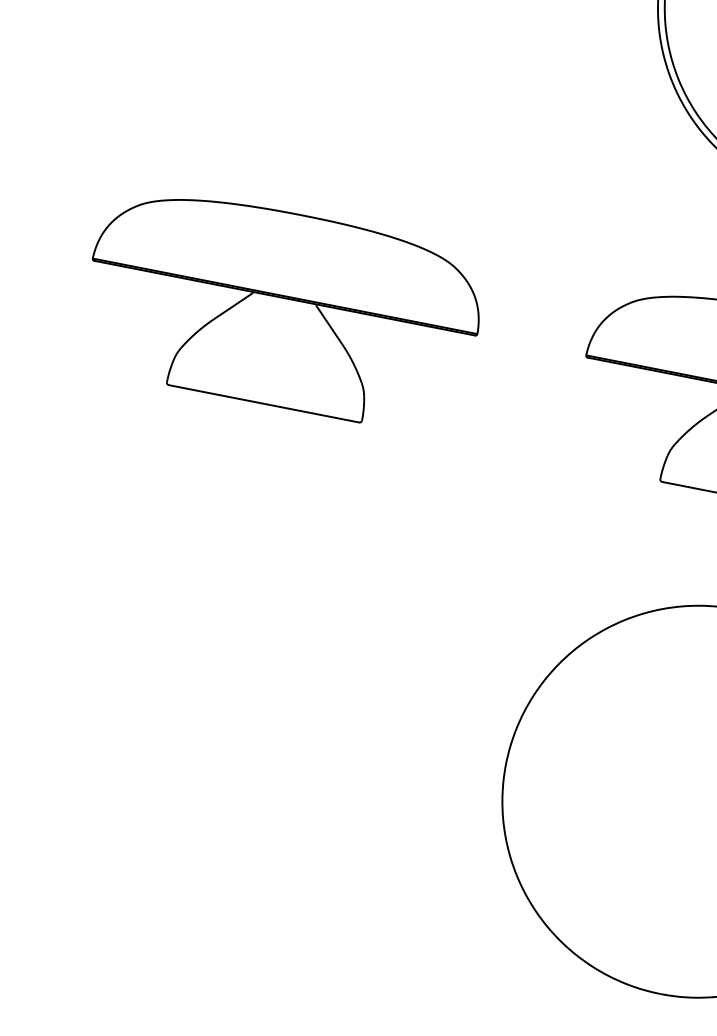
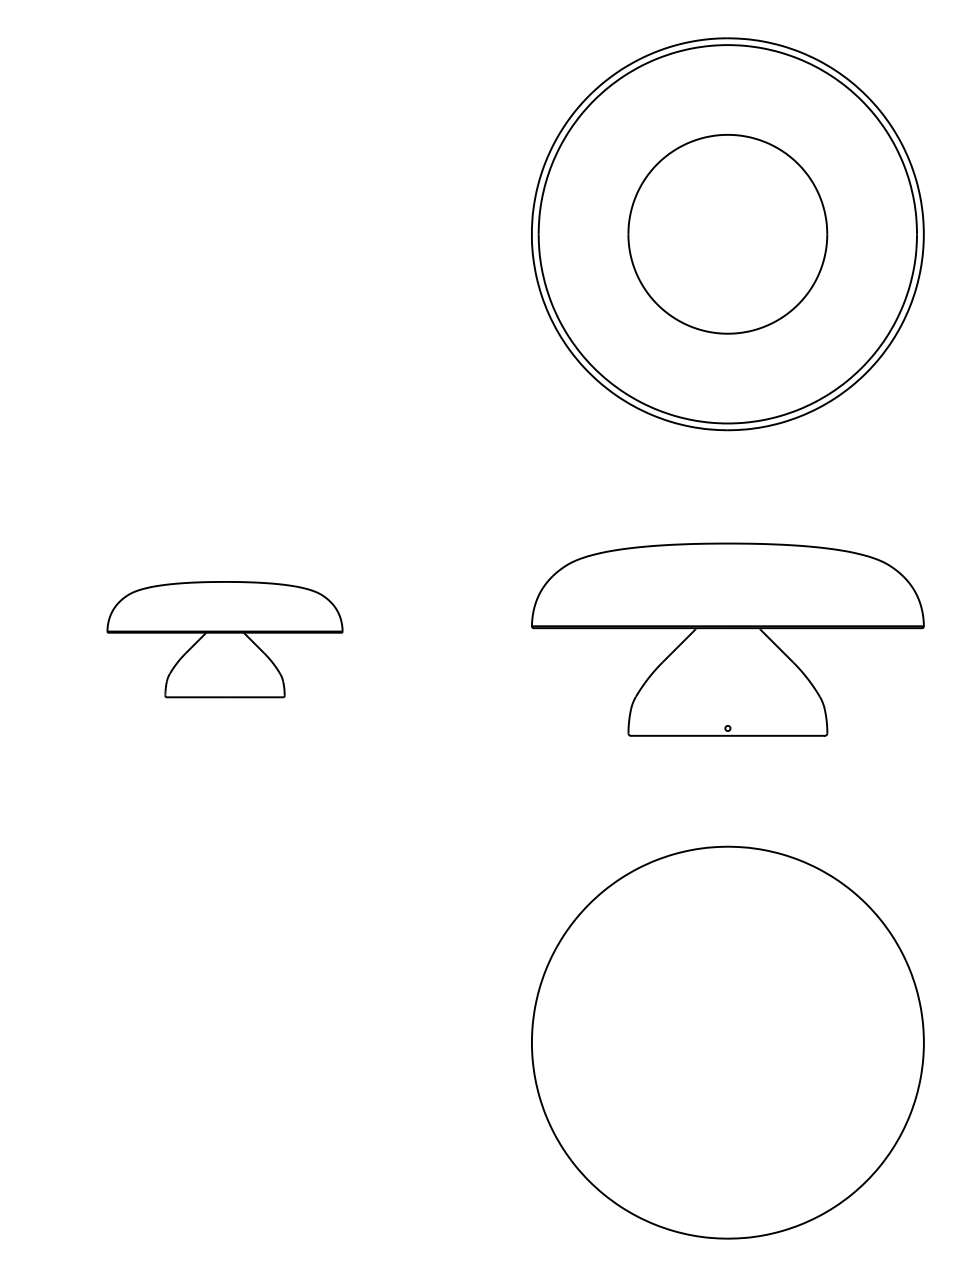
part: (282, 309) -> (224, 639), size x0.6

